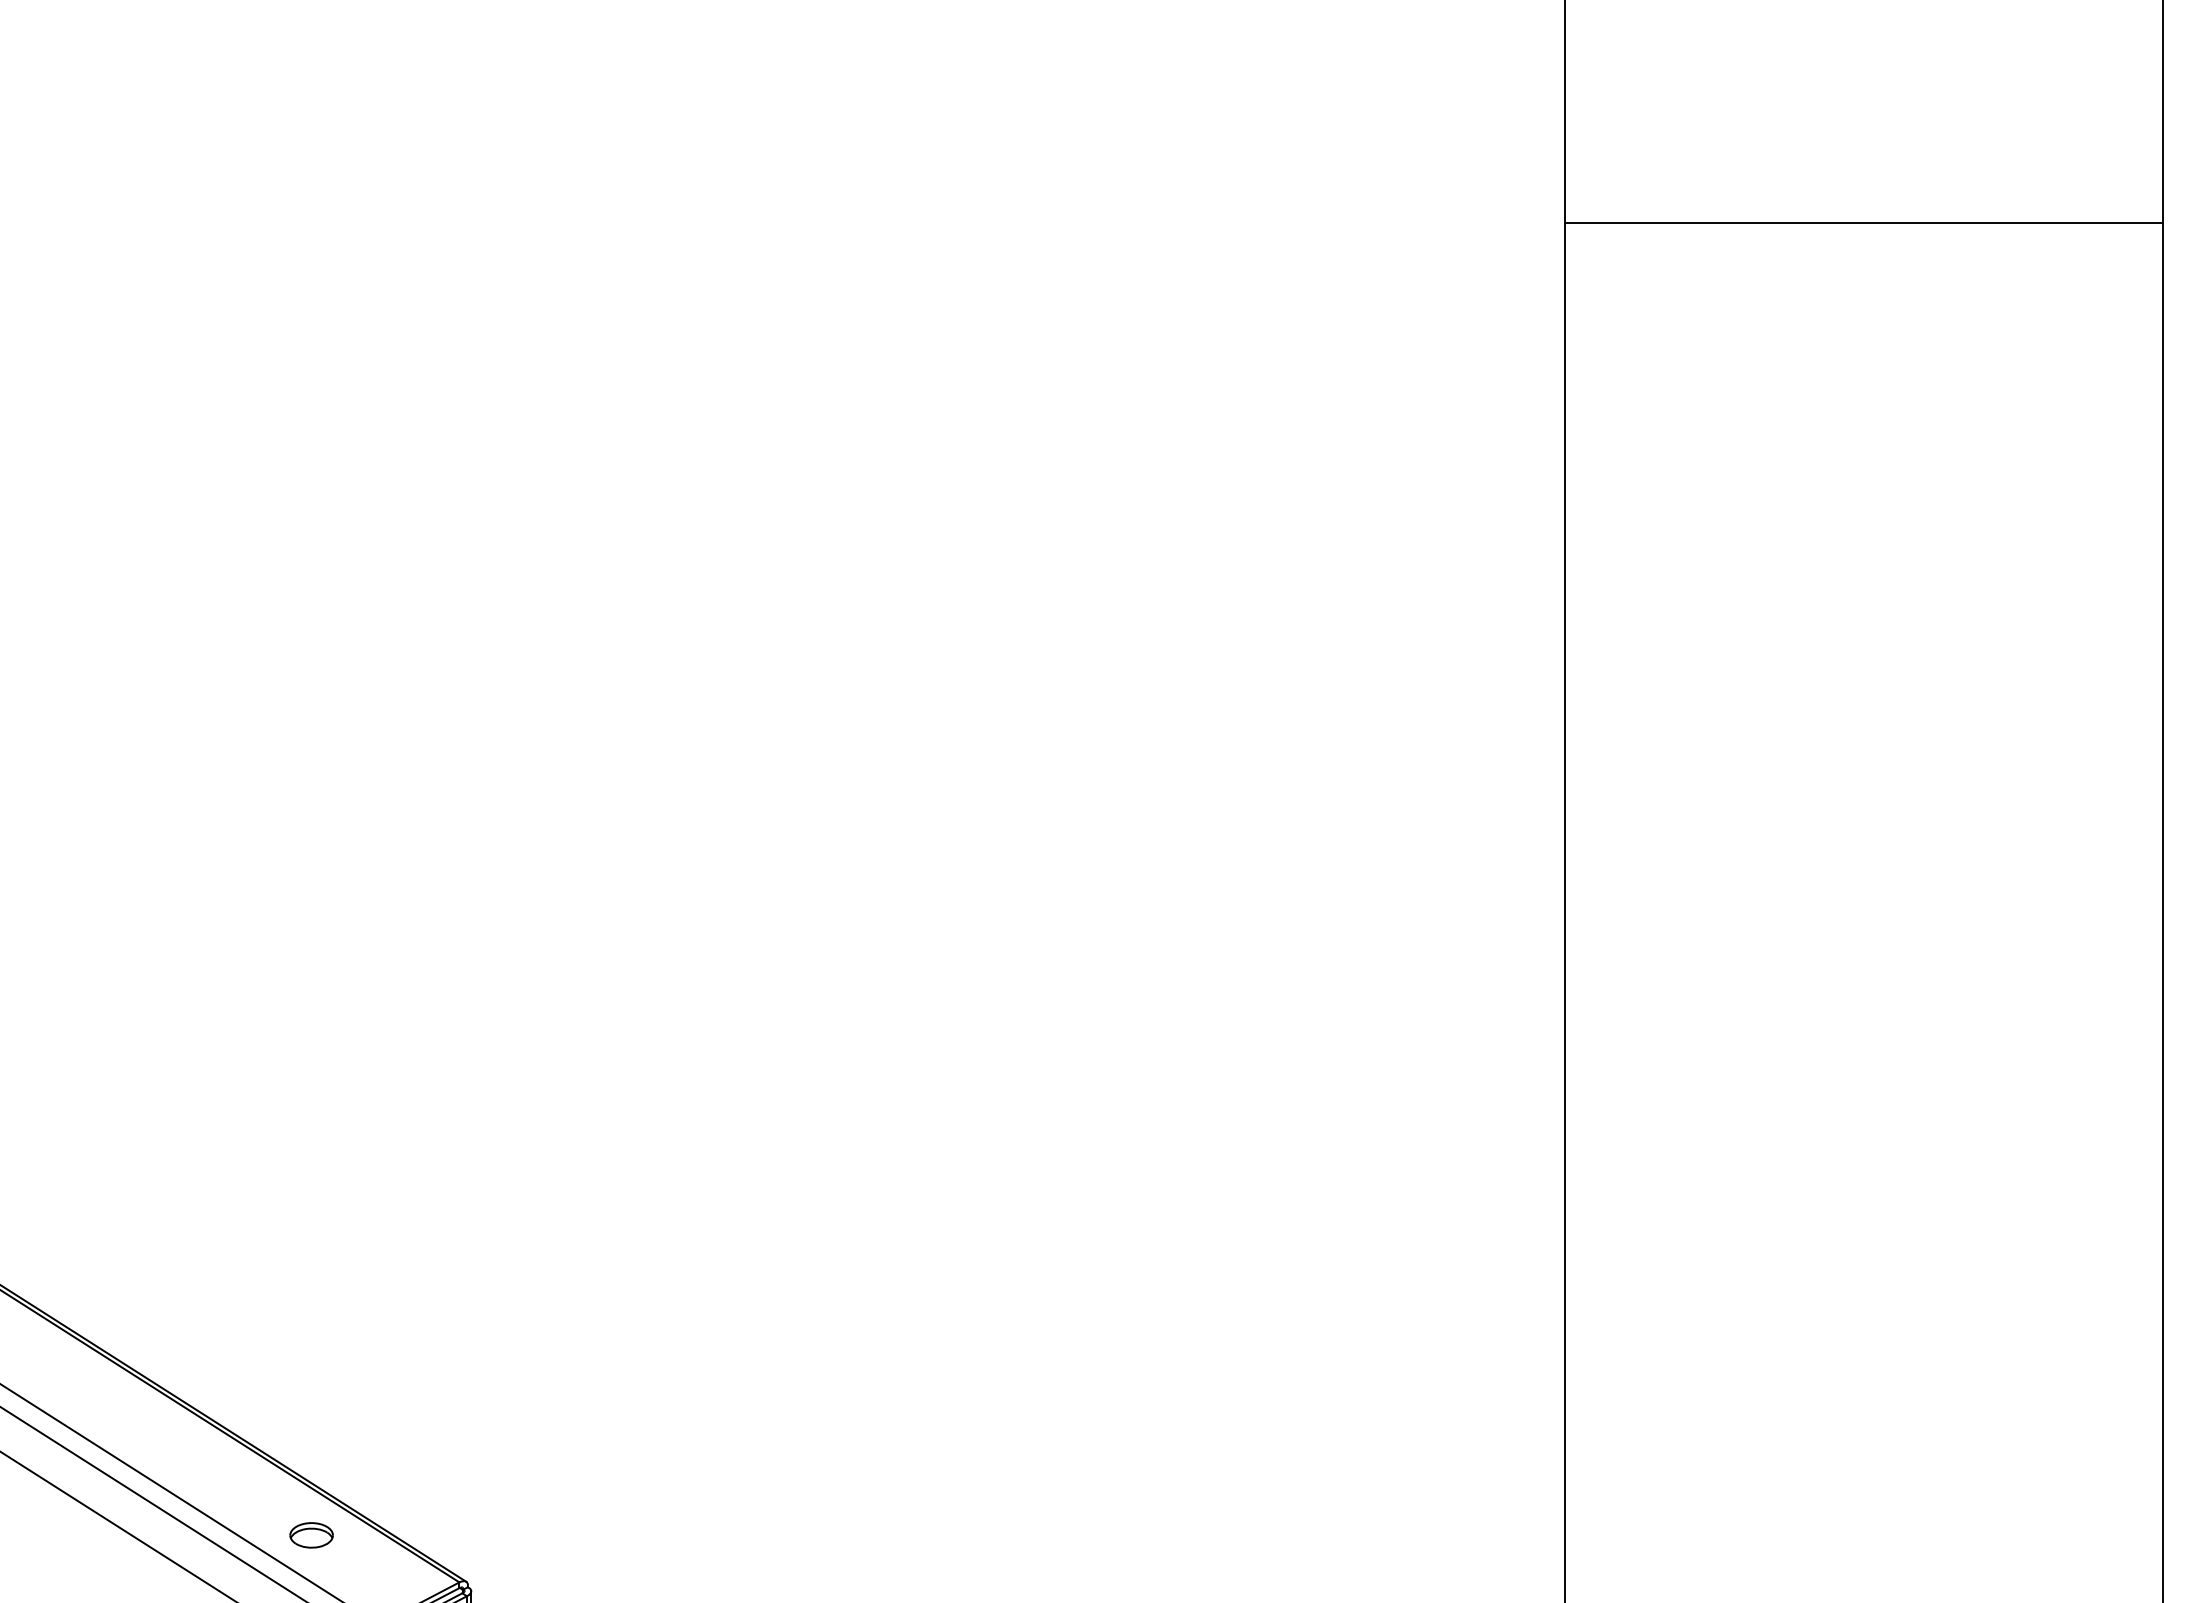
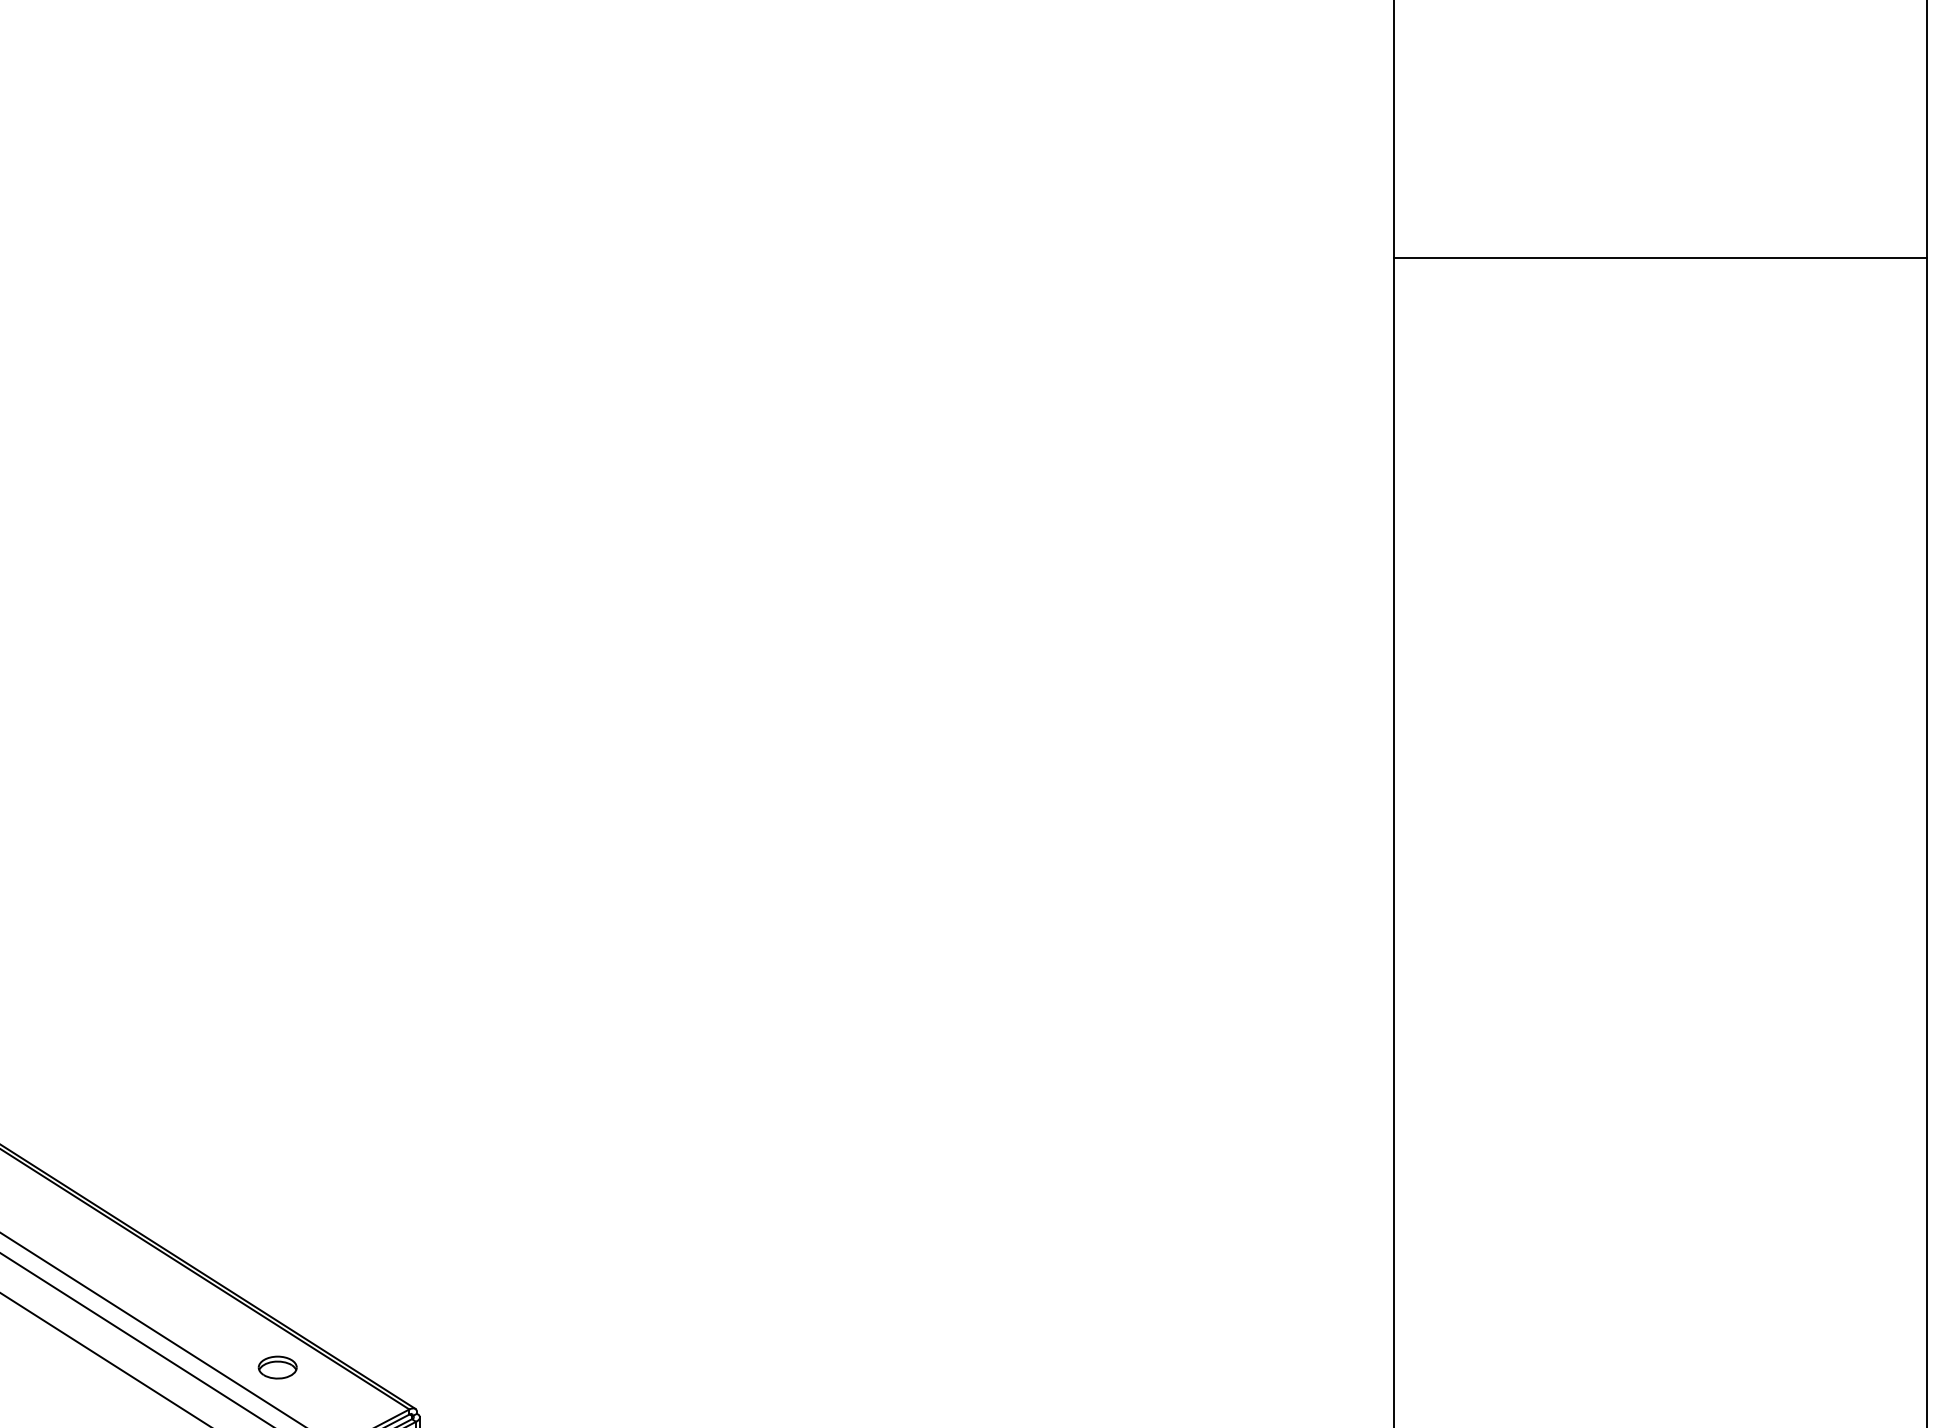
line: (1864, 223) -> (1660, 258), moved

